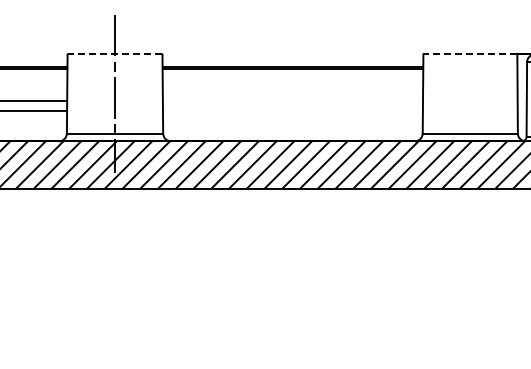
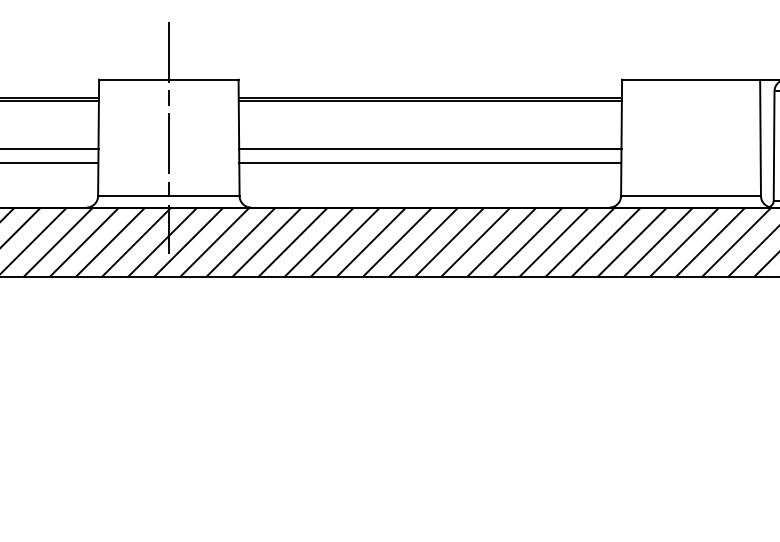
line: (114, 54) -> (168, 79), dashed -> solid
line: (470, 54) -> (691, 79), dashed -> solid
line: (292, 101) -> (429, 149), added
line: (292, 110) -> (429, 162), added

